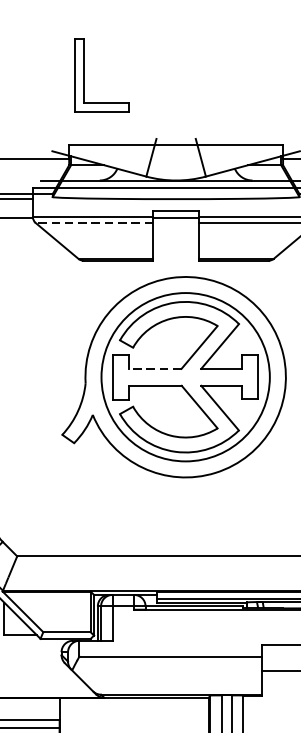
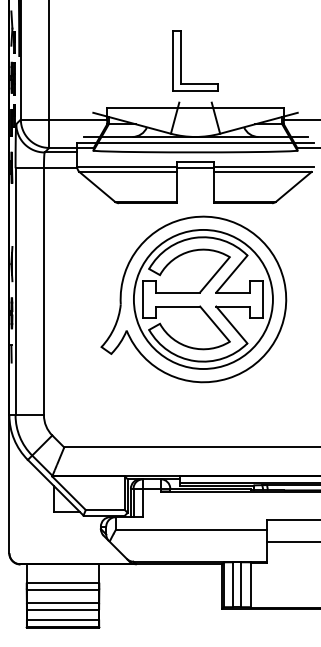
part: (85, 74) -> (181, 60), moved
line: (94, 223) -> (128, 172), dashed -> solid
line: (155, 368) -> (178, 292), dashed -> solid

